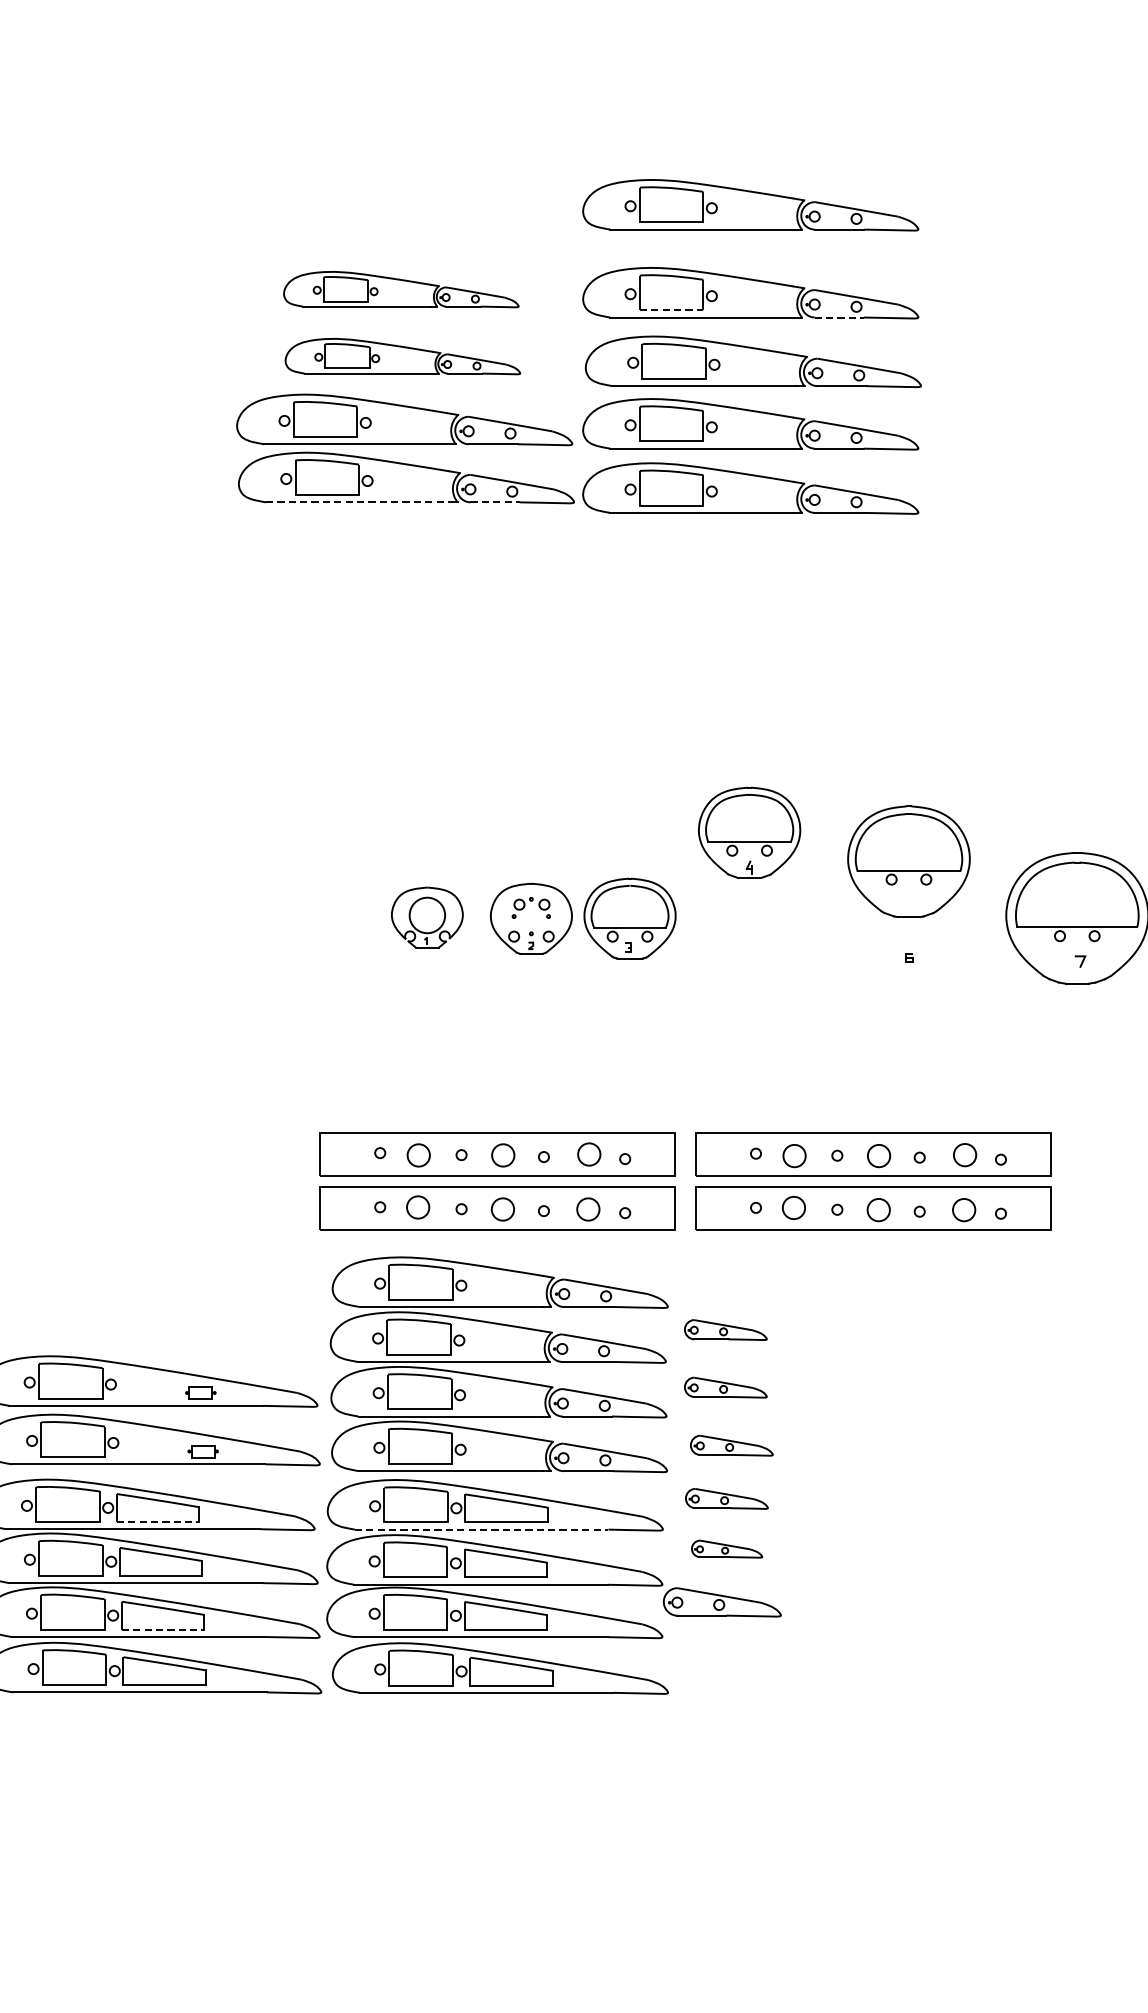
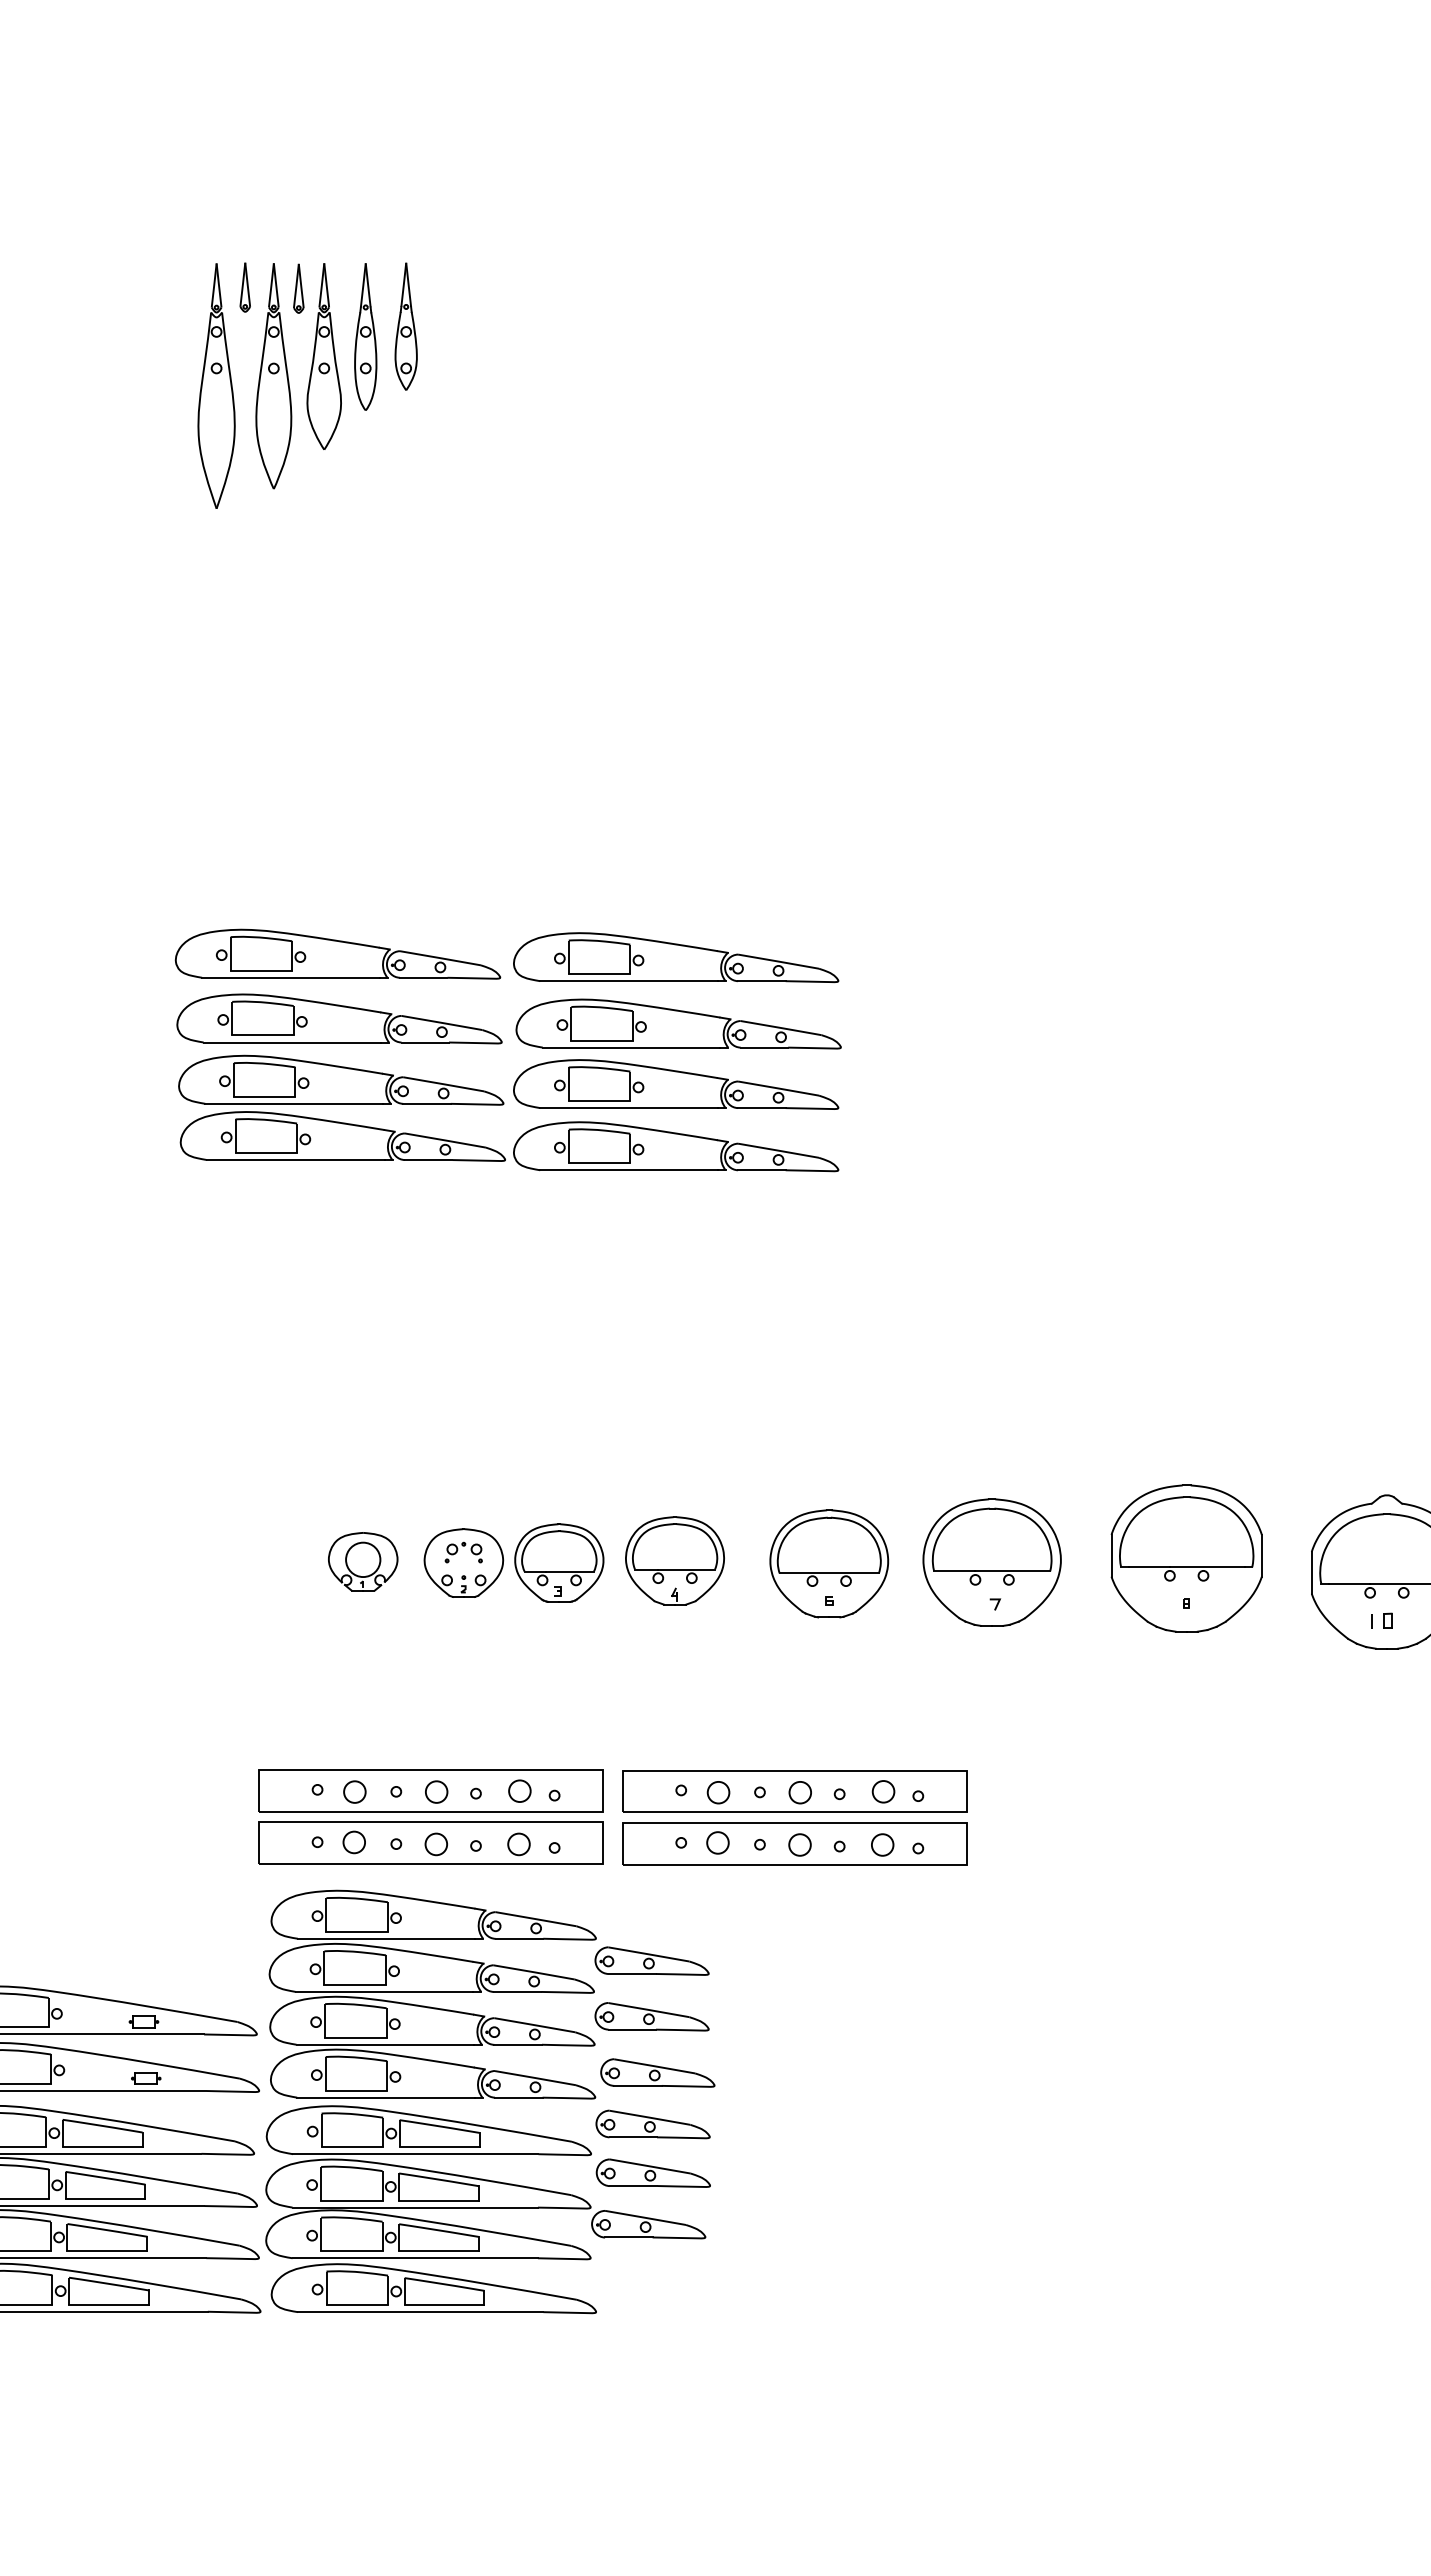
part: (751, 205) -> (676, 872), removed
part: (400, 288) -> (337, 953), size x1.43
line: (671, 310) -> (599, 974), dashed -> solid
line: (838, 317) -> (761, 981), dashed -> solid
part: (402, 356) -> (339, 1018), size x1.43
line: (357, 502) -> (295, 1160), dashed -> solid
line: (494, 502) -> (428, 1160), dashed -> solid
part: (749, 832) -> (674, 1560), moved
part: (909, 861) -> (829, 1563), moved
part: (725, 1329) -> (651, 1960), size x1.43
part: (725, 1387) -> (651, 2016), size x1.43
part: (731, 1445) -> (657, 2072), size x1.43
part: (726, 1498) -> (652, 2124), size x1.43
line: (157, 1521) -> (102, 2146), dashed -> solid
line: (481, 1529) -> (415, 2154), dashed -> solid
part: (726, 1548) -> (652, 2172), size x1.67
line: (163, 1630) -> (107, 2251), dashed -> solid

